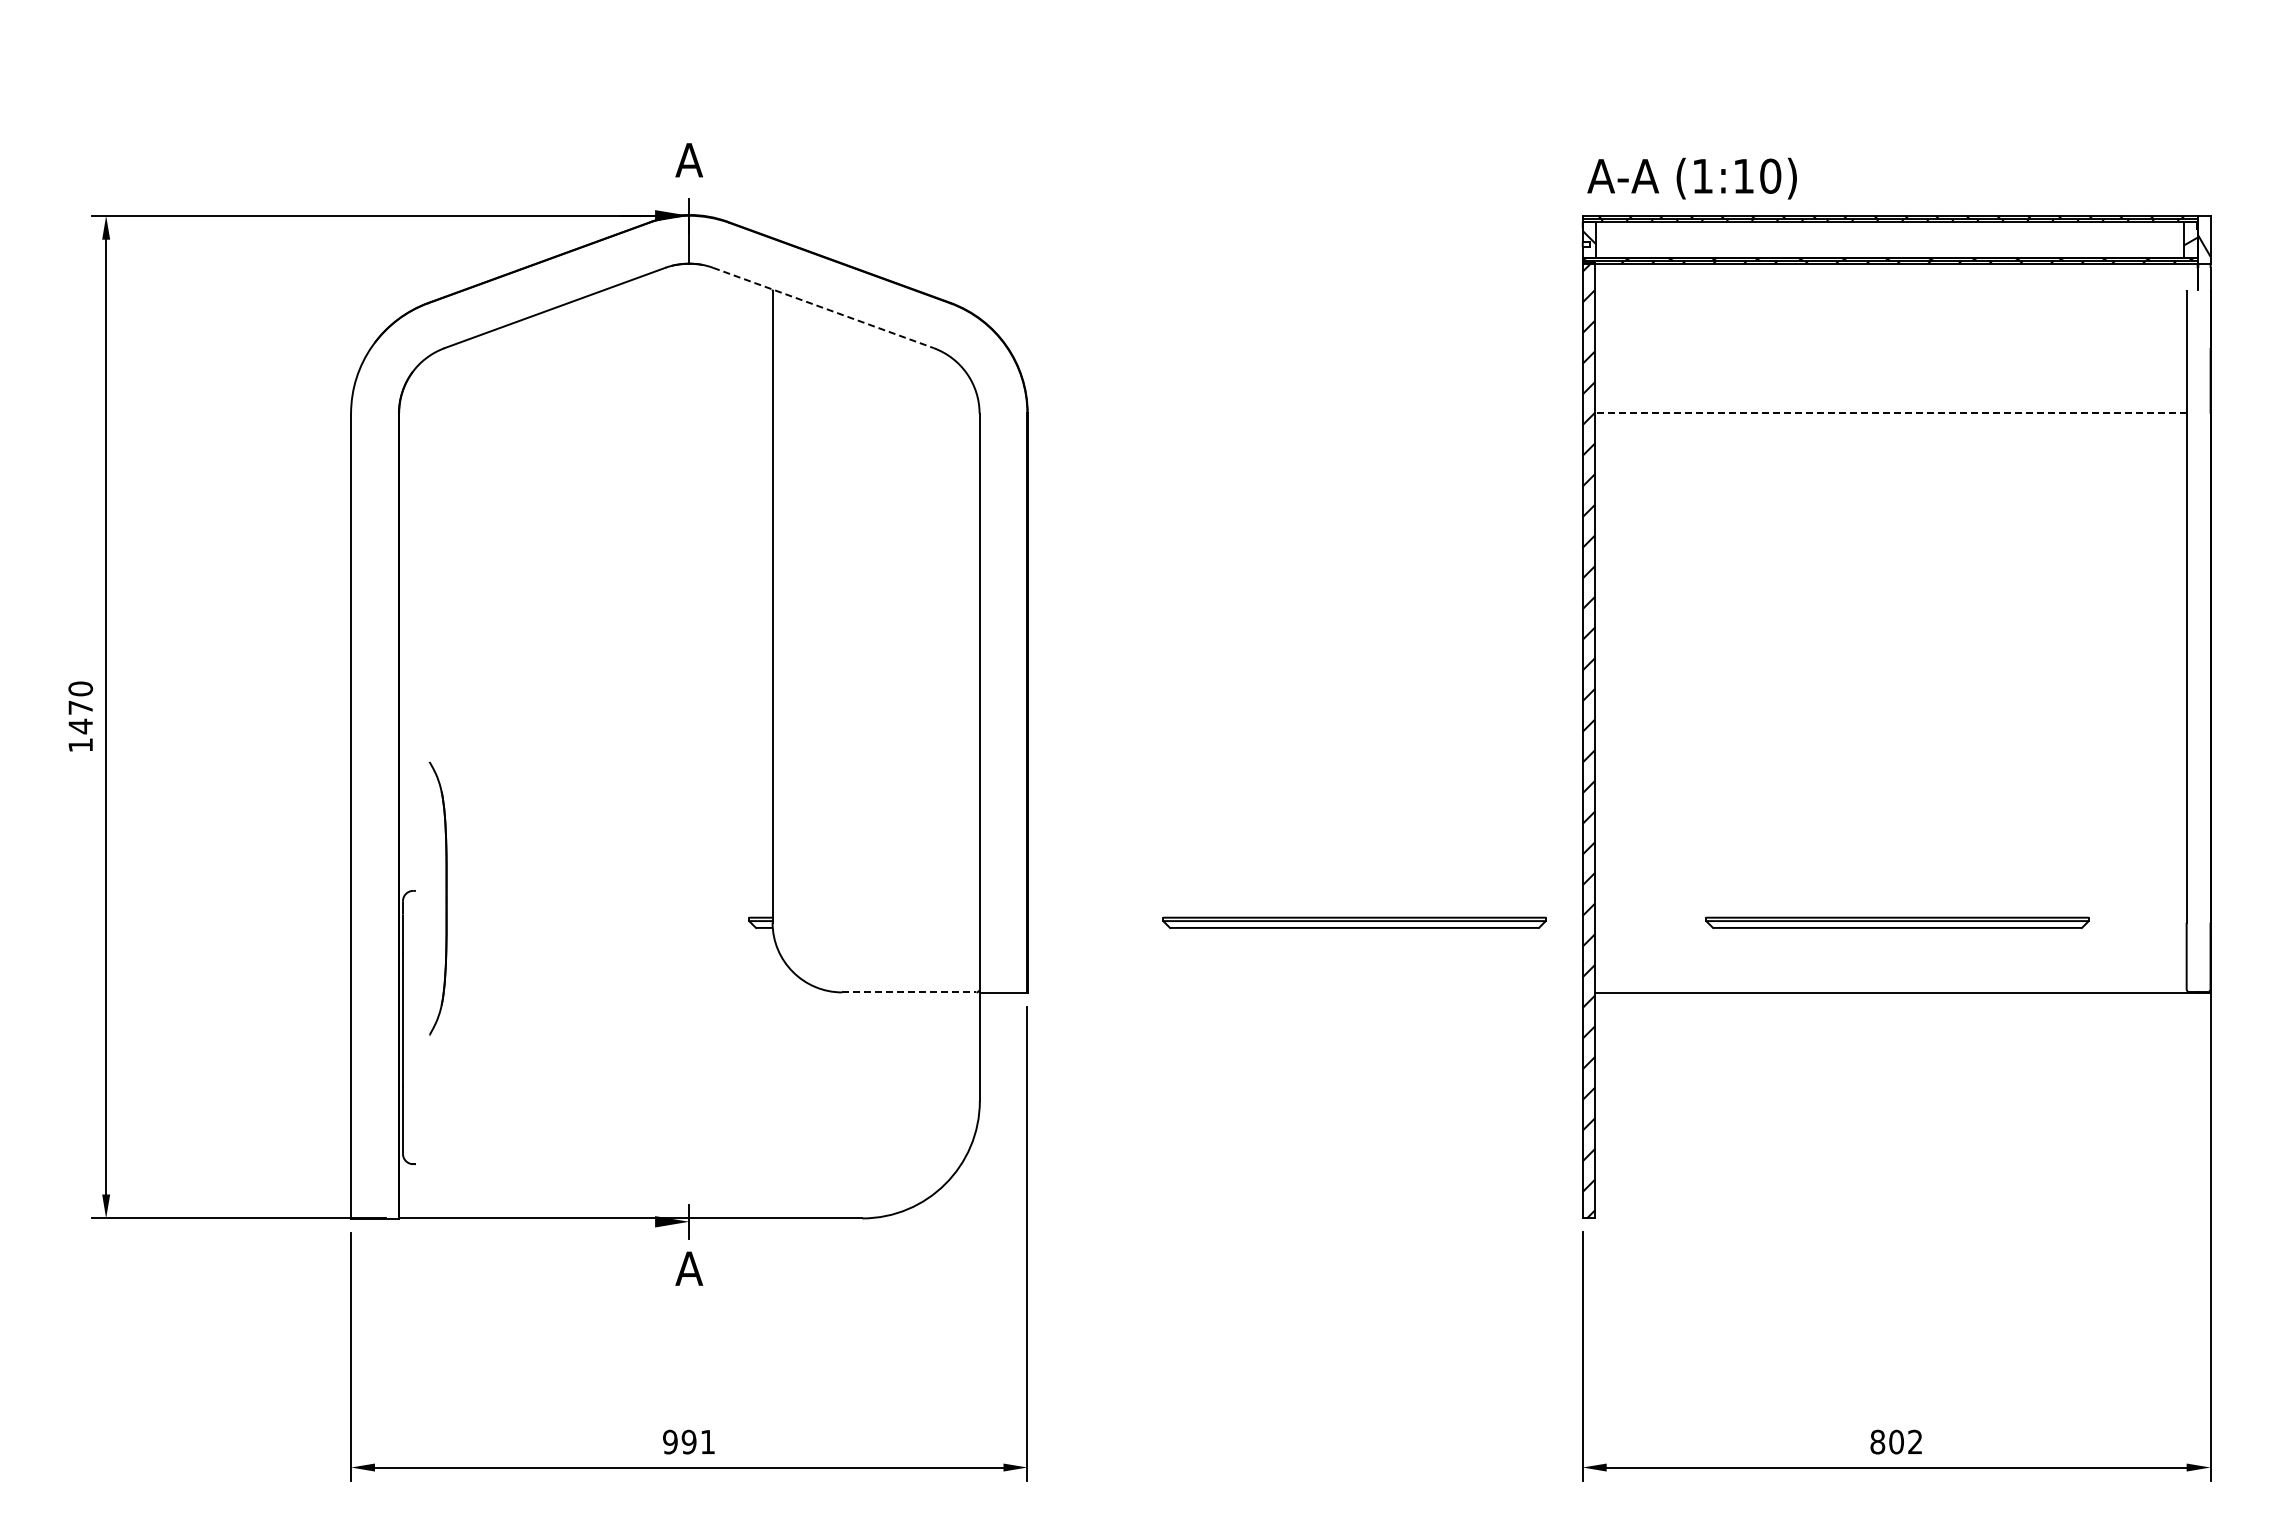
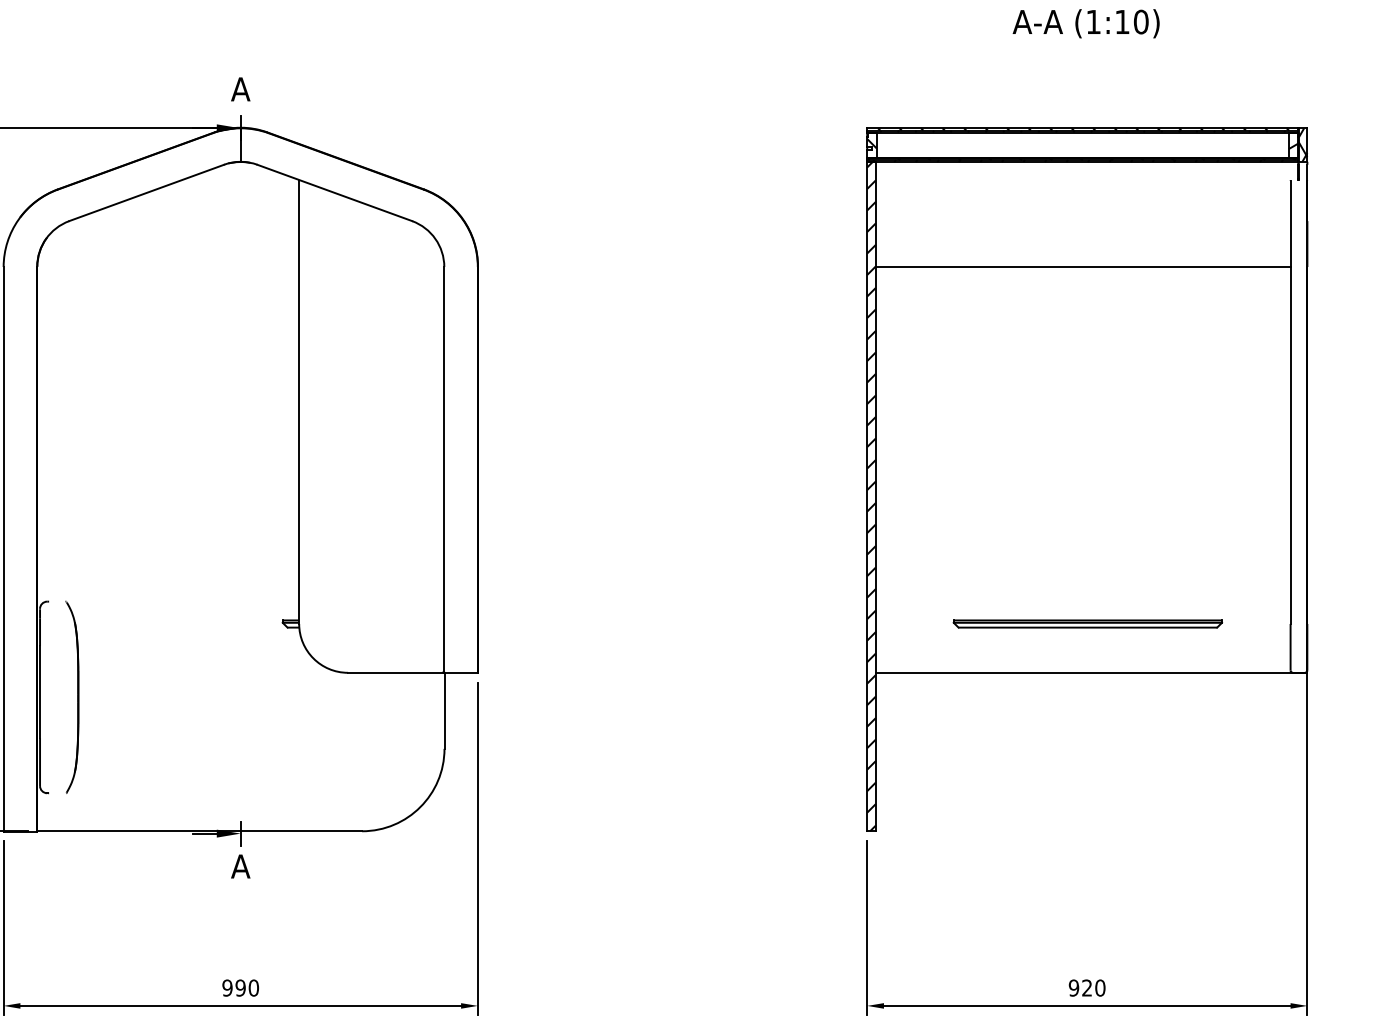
text: (1691, 178) -> (1085, 23), moved
hatch: (2204, 239) -> (1303, 144), added
line: (823, 308) -> (334, 193), dashed -> solid
line: (1890, 413) -> (1082, 266), dashed -> solid
part: (445, 898) -> (77, 697), moved
part: (1354, 922) -> (707, 623), removed
line: (909, 992) -> (395, 672), dashed -> solid
line: (637, 1221) -> (204, 833), added
text: (707, 1441) -> (253, 987), 991 -> 990
text: (1896, 1441) -> (1087, 987), 802 -> 920

